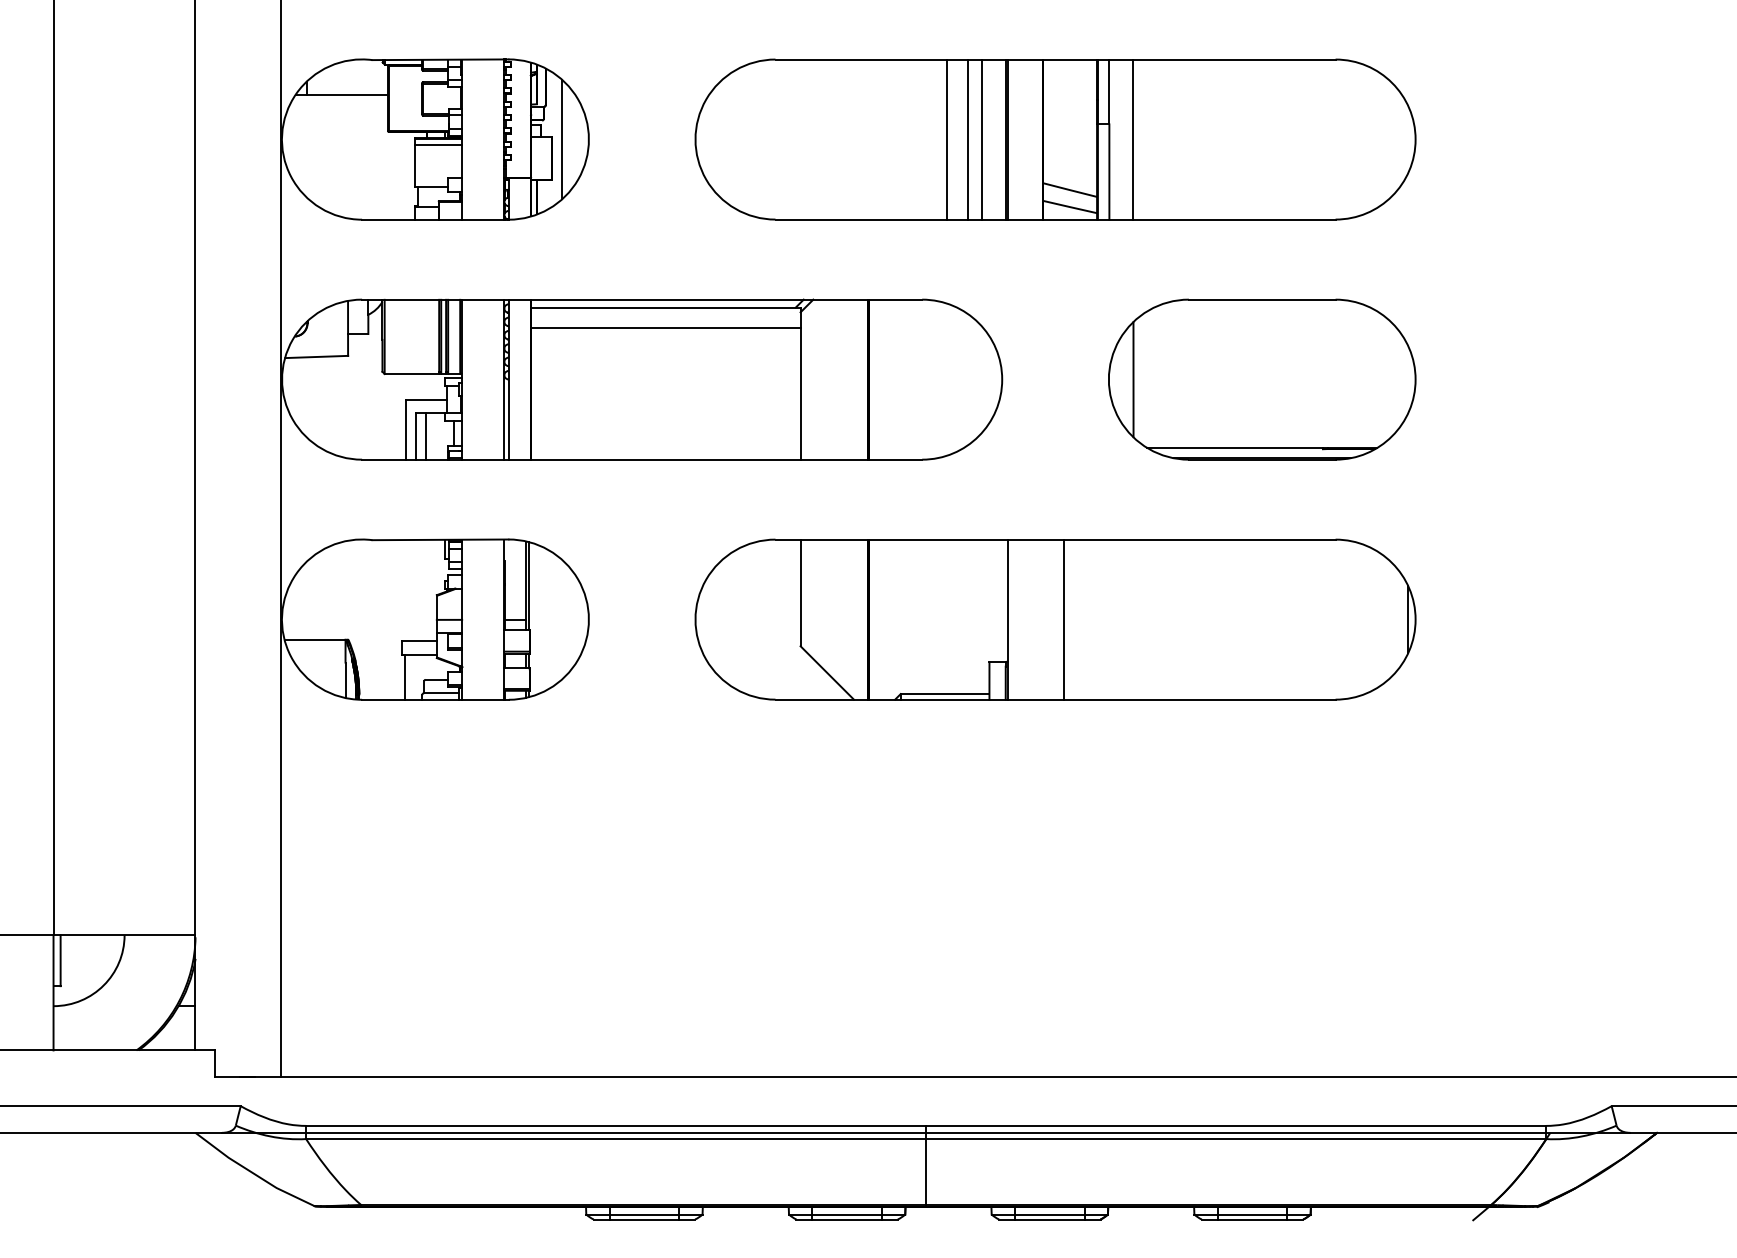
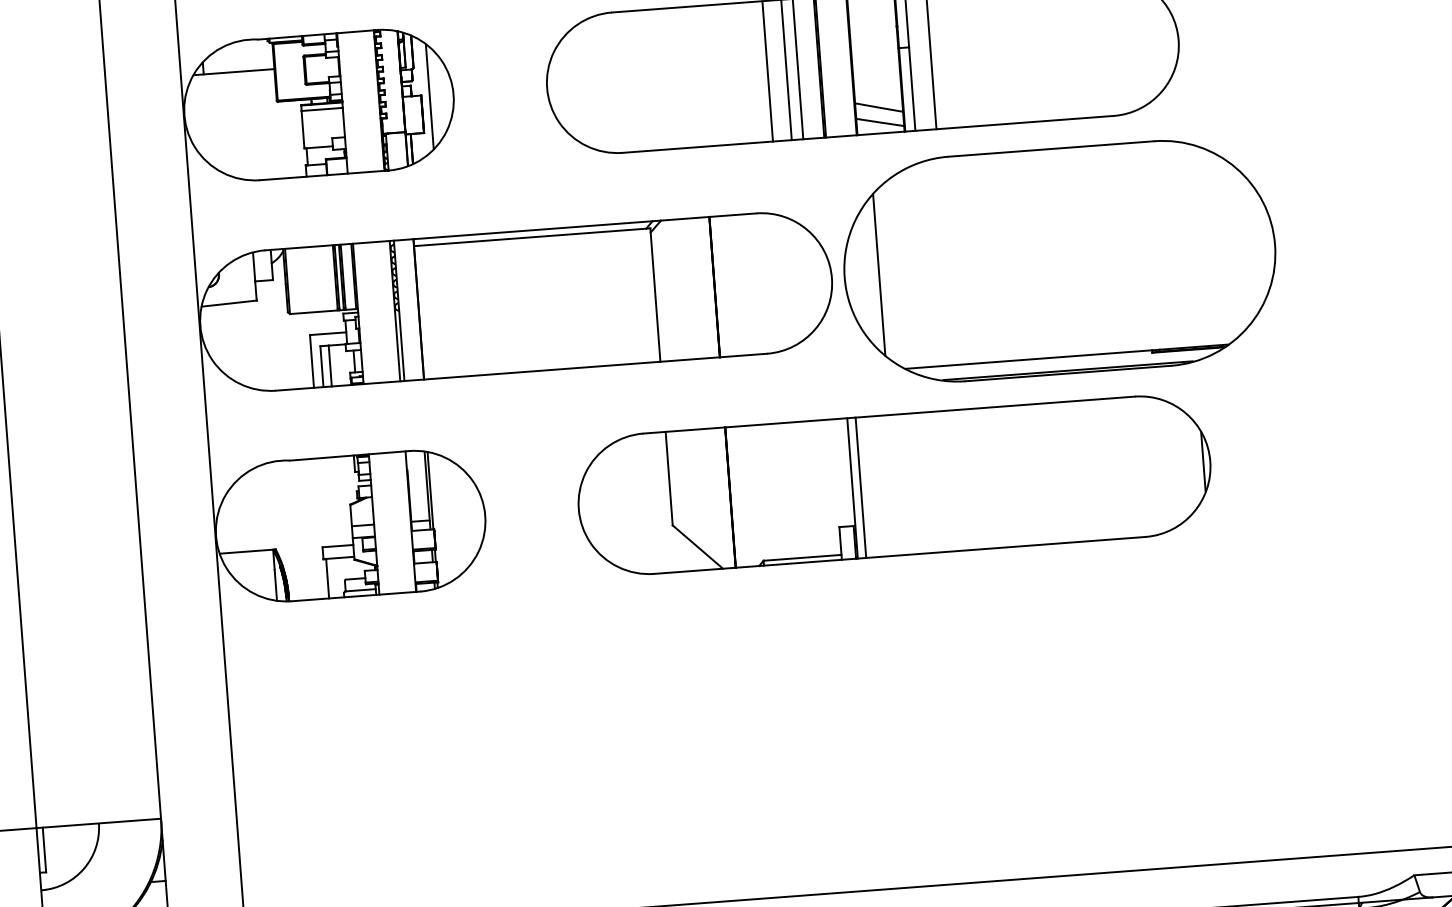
line: (665, 327) -> (533, 254), removed
part: (1262, 379) -> (1060, 261), size x1.6
line: (1064, 619) -> (861, 487), moved

